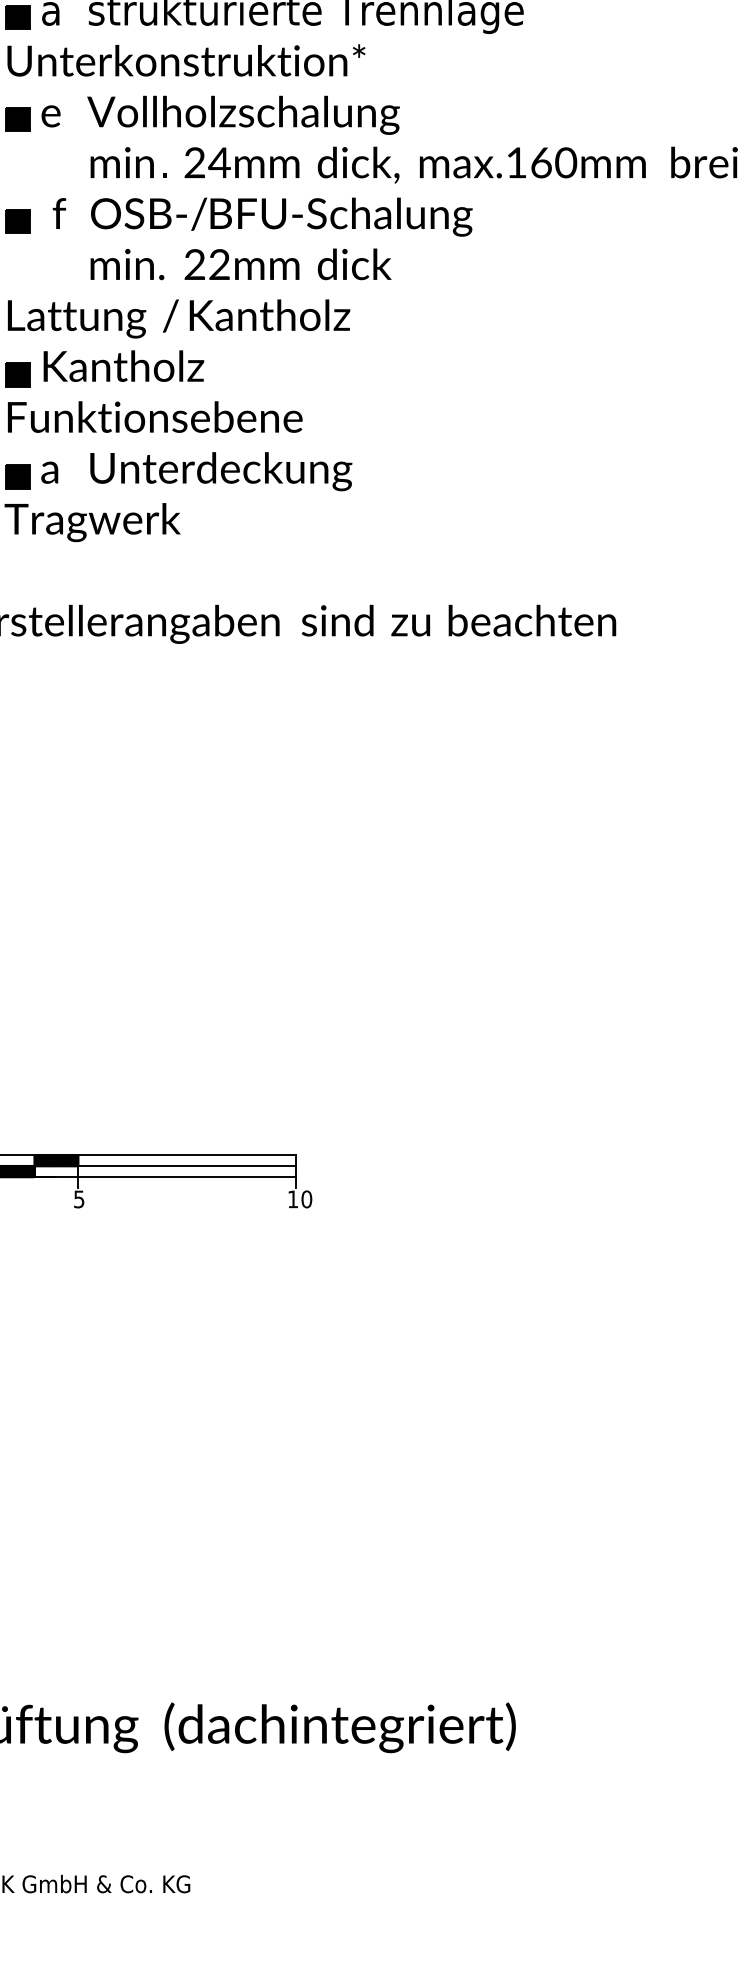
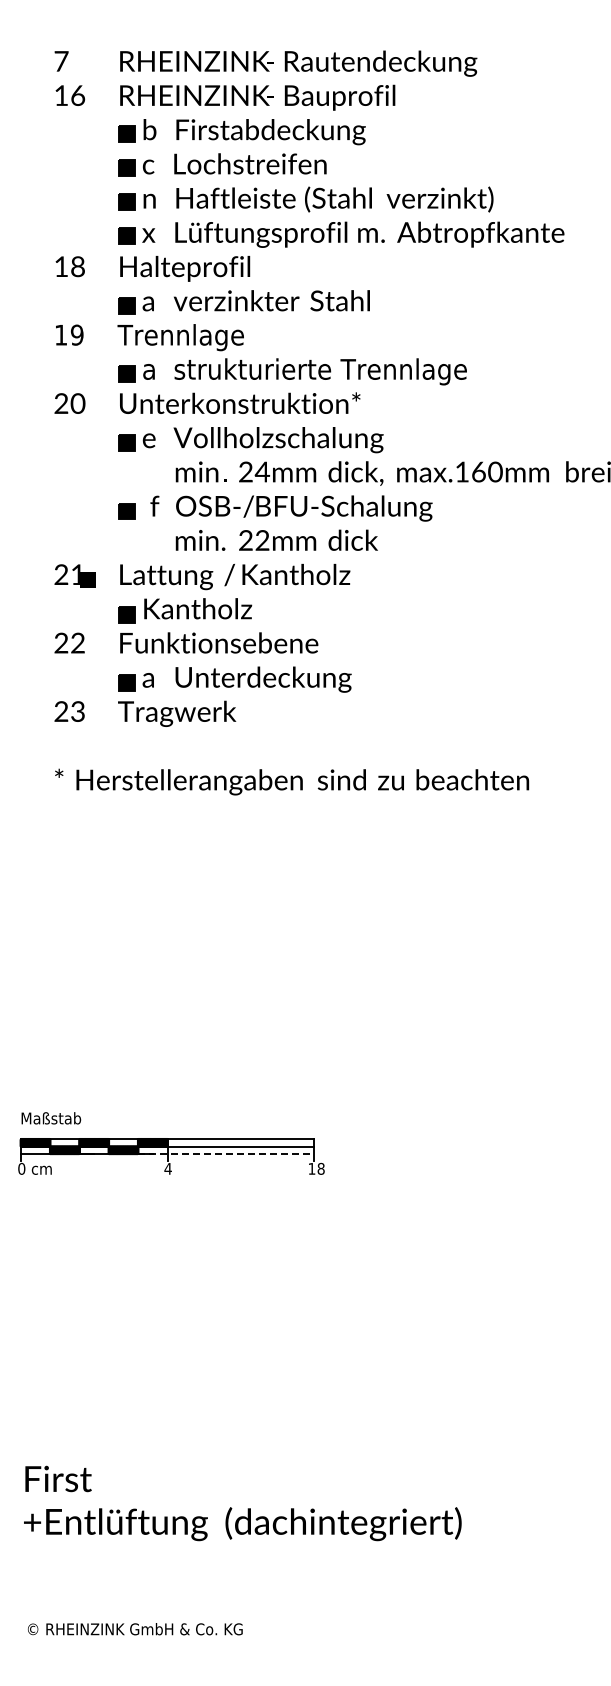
line: (166, 1176) -> (226, 1153), solid -> dashed
text: (78, 1198) -> (167, 1168), 5 -> 4
text: (305, 1198) -> (320, 1168), 10 -> 18

